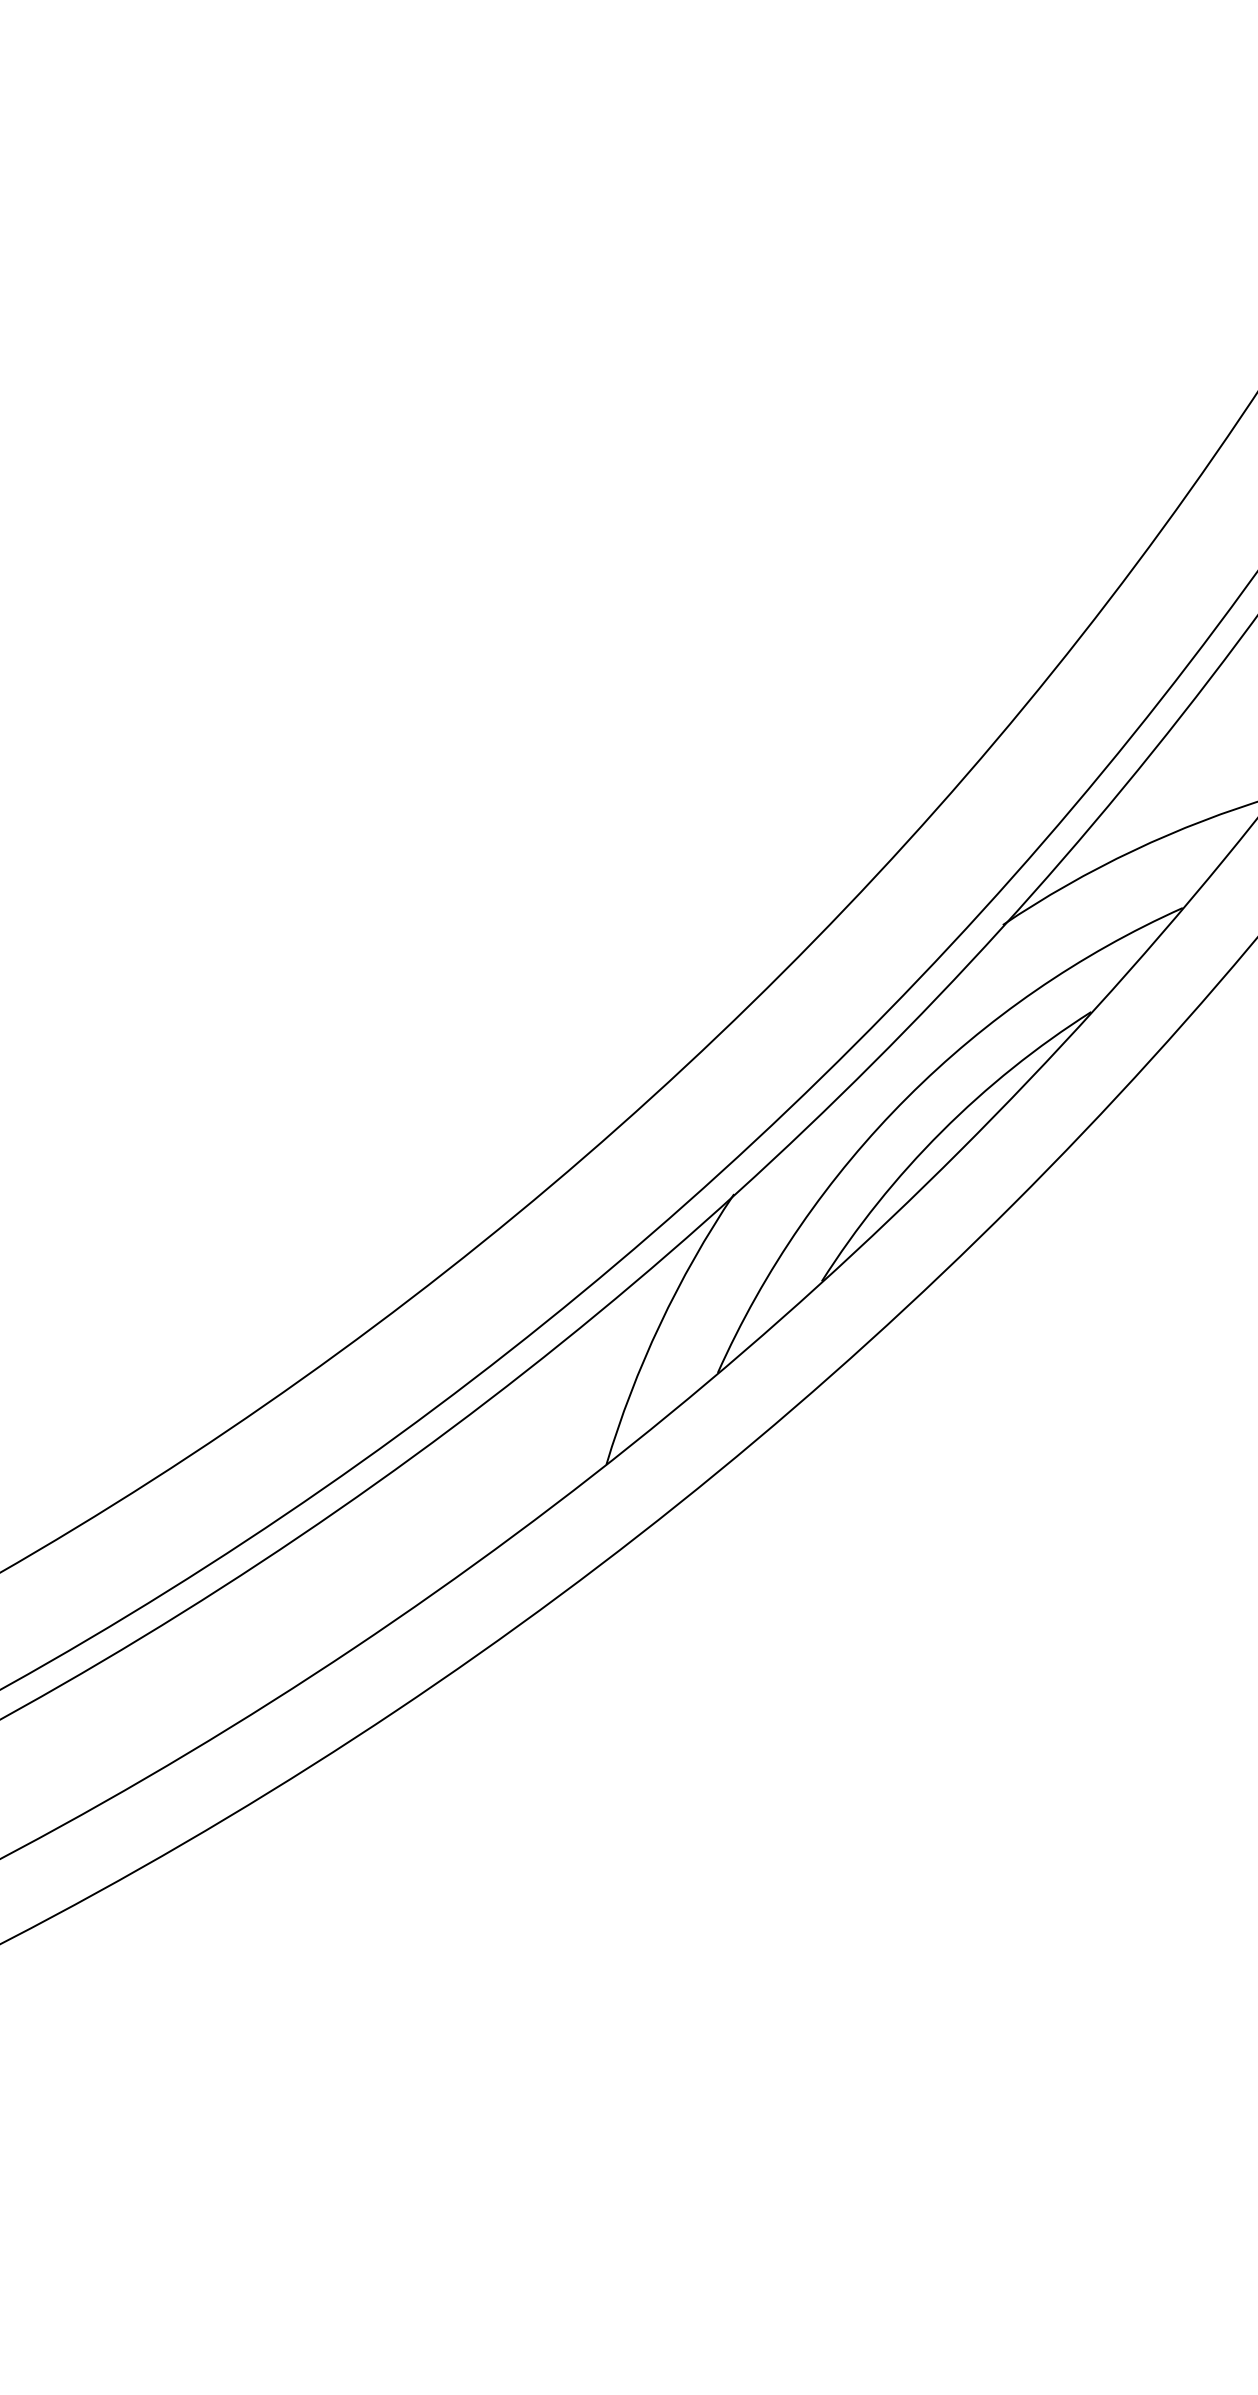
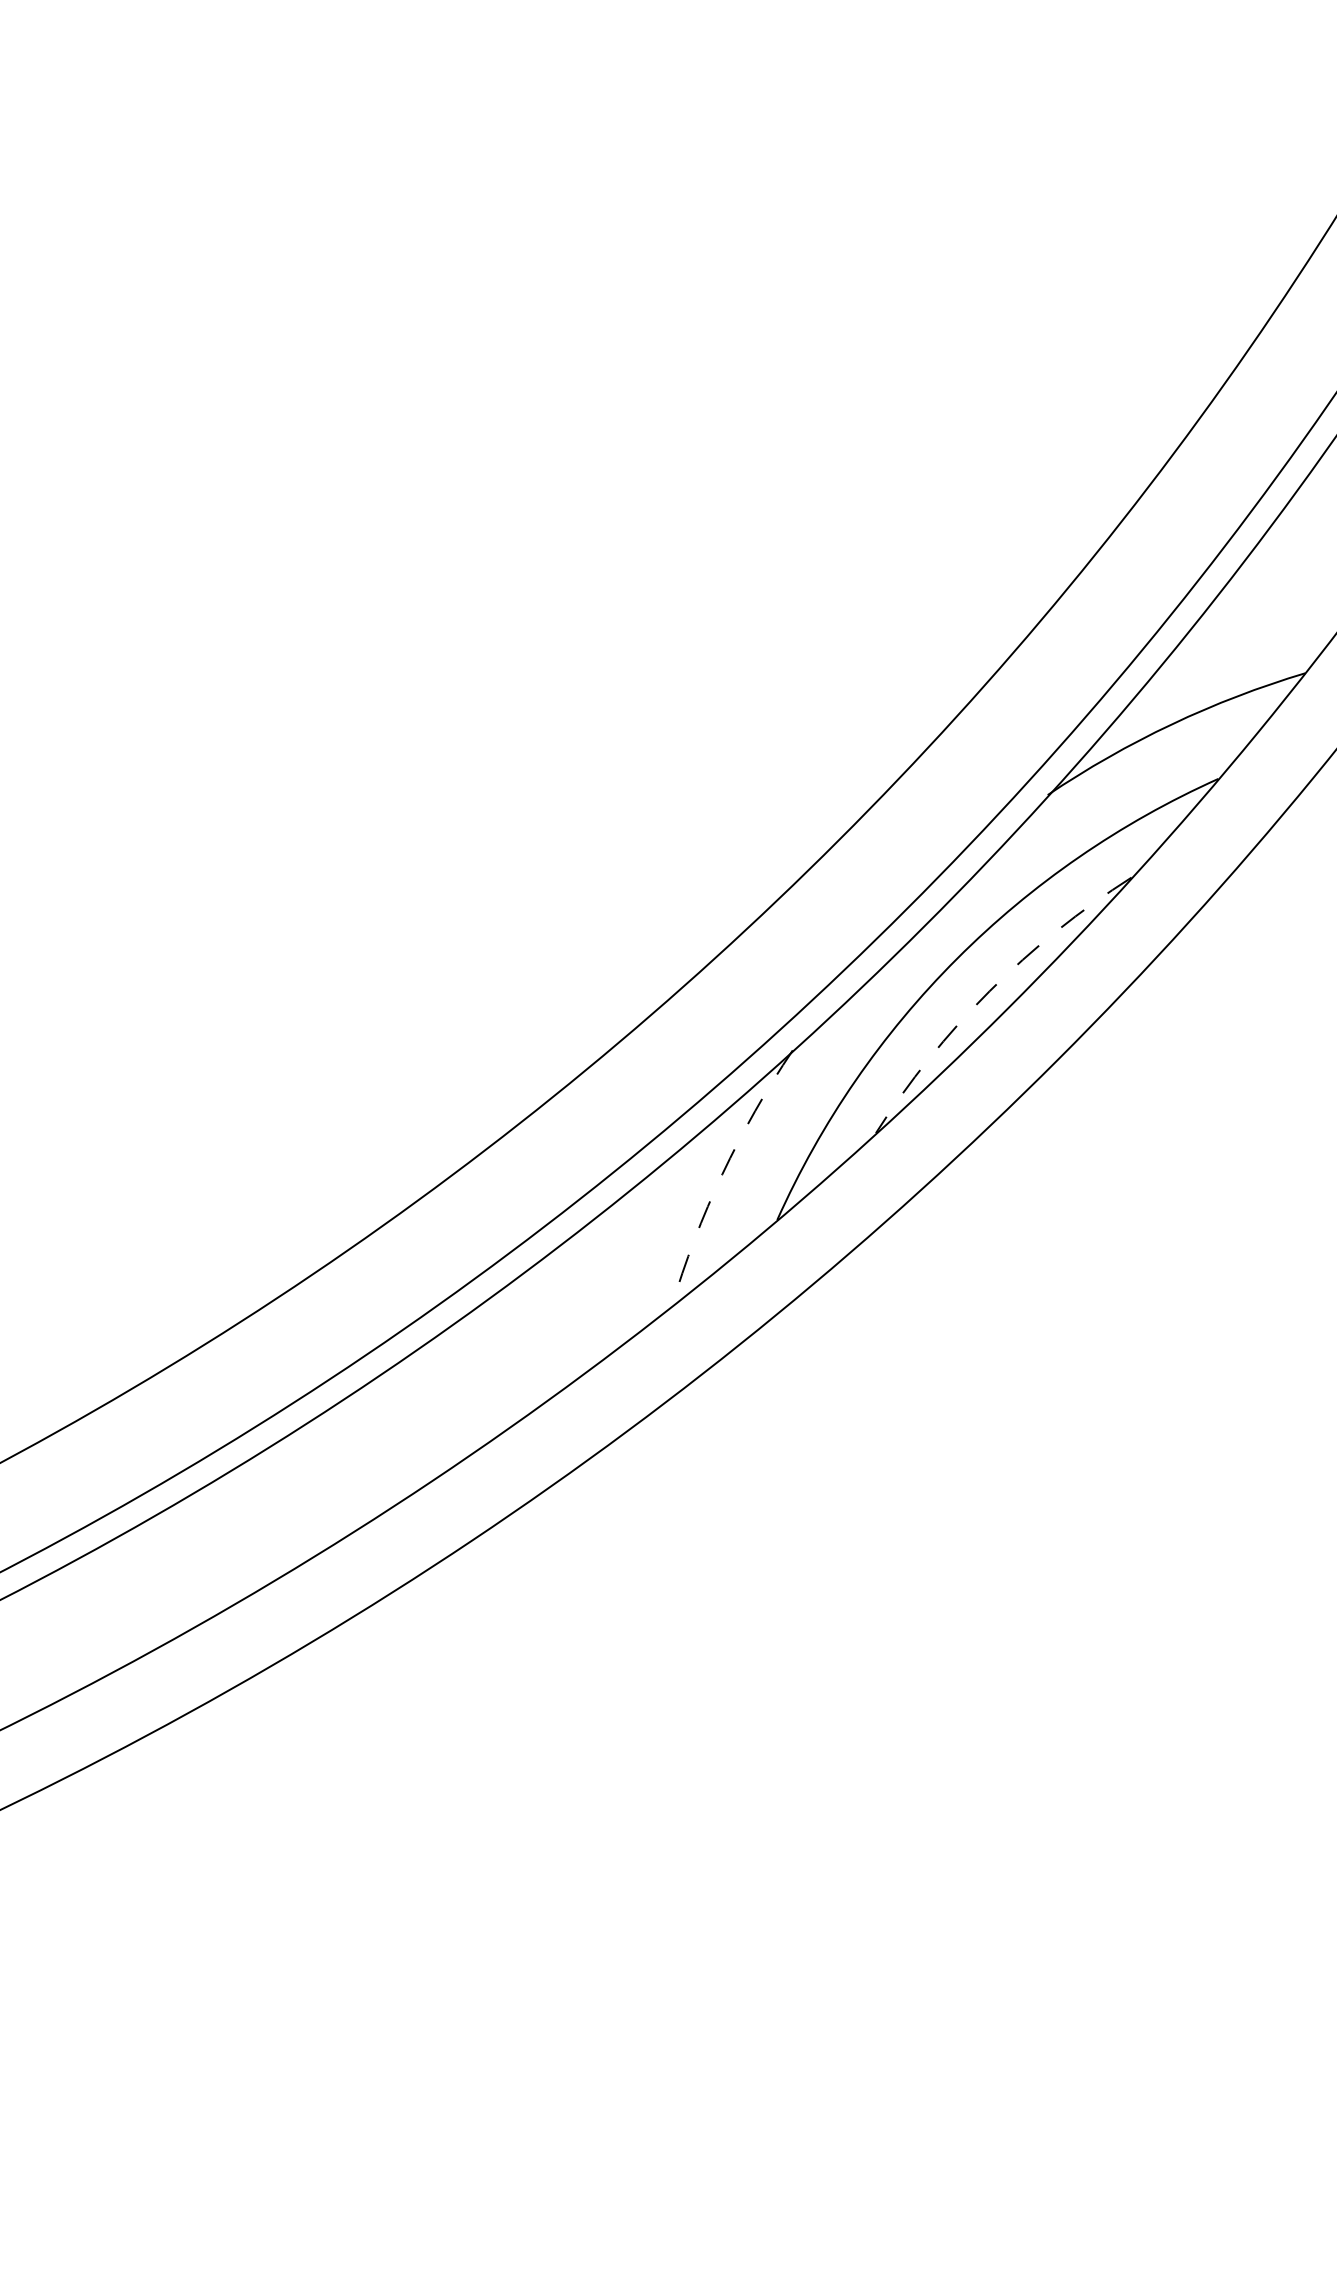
arc: (941, 1132) -> (989, 991), solid -> dashed
arc: (660, 1324) -> (722, 1174), solid -> dashed

